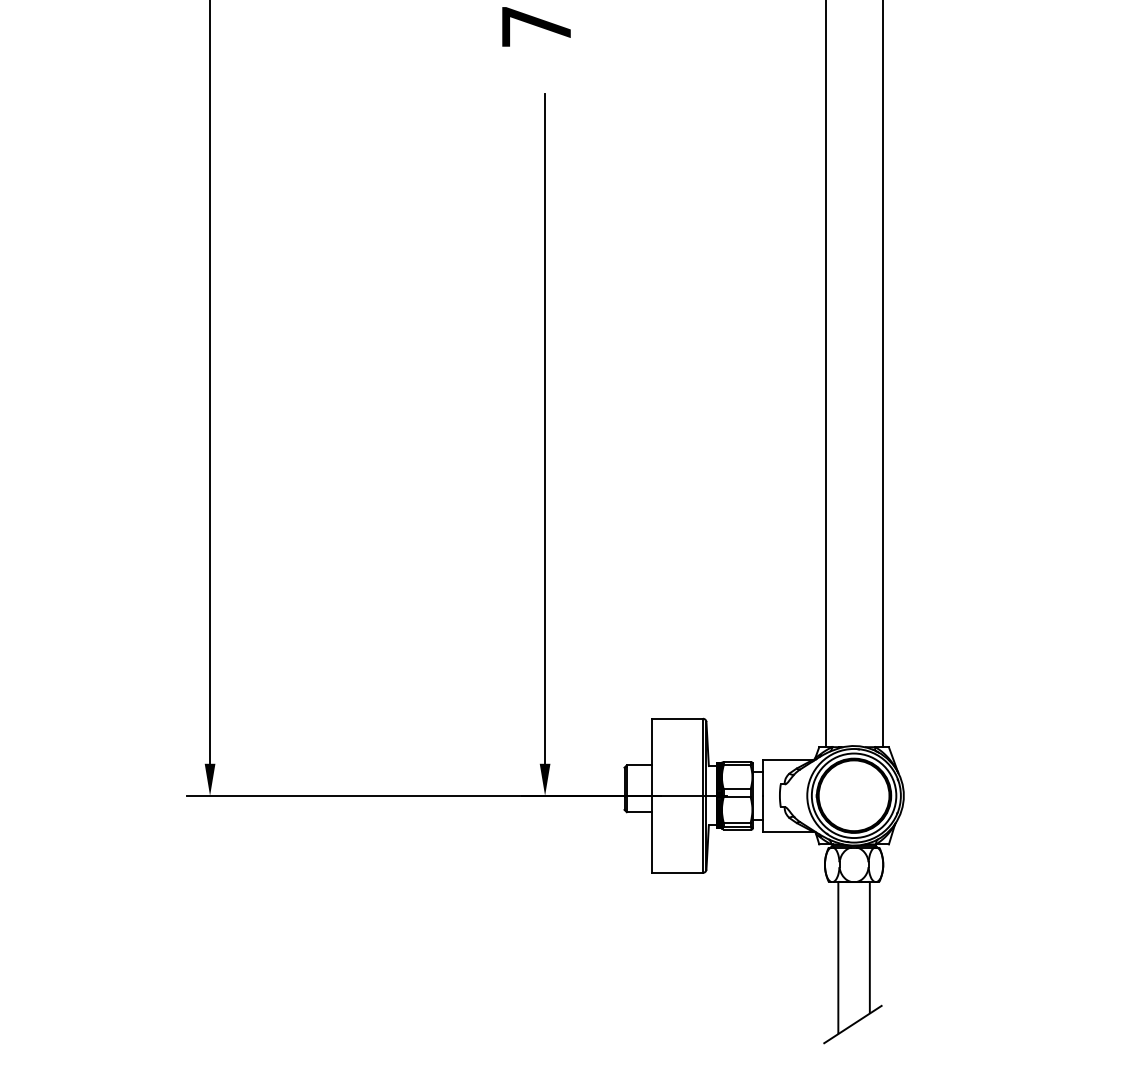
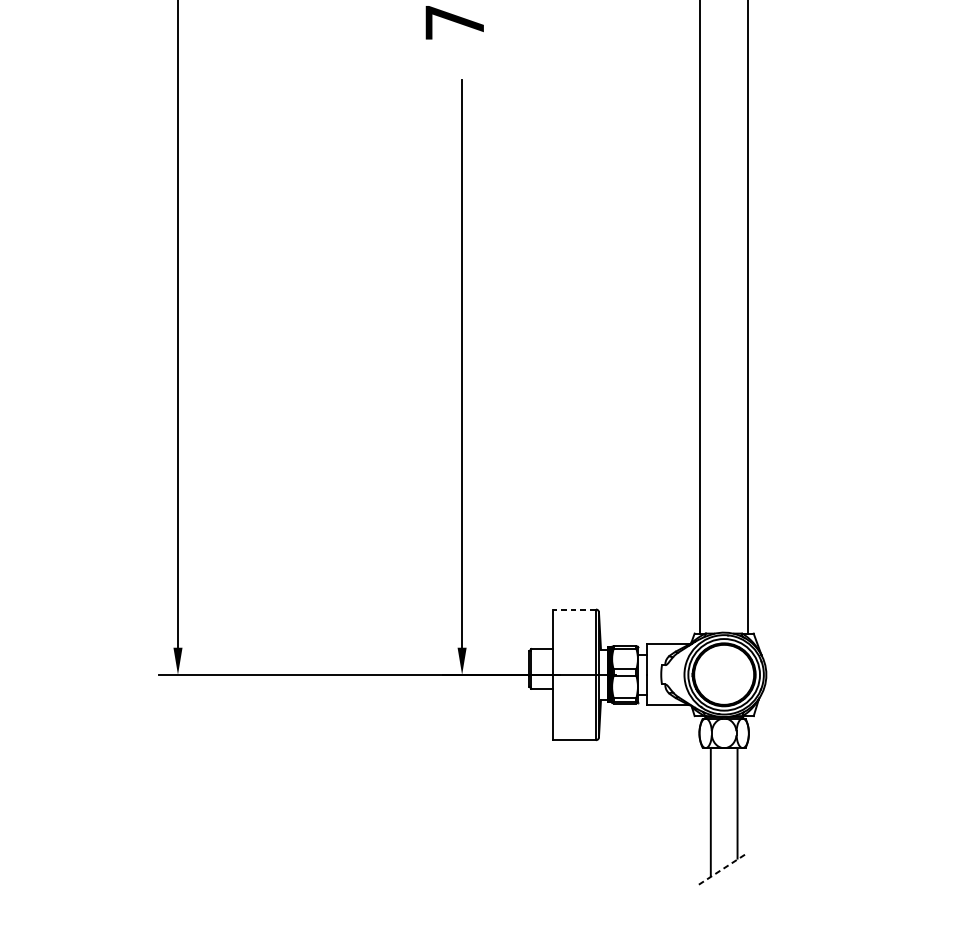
line: (677, 718) -> (574, 609), solid -> dashed
line: (853, 1024) -> (723, 868), solid -> dashed

